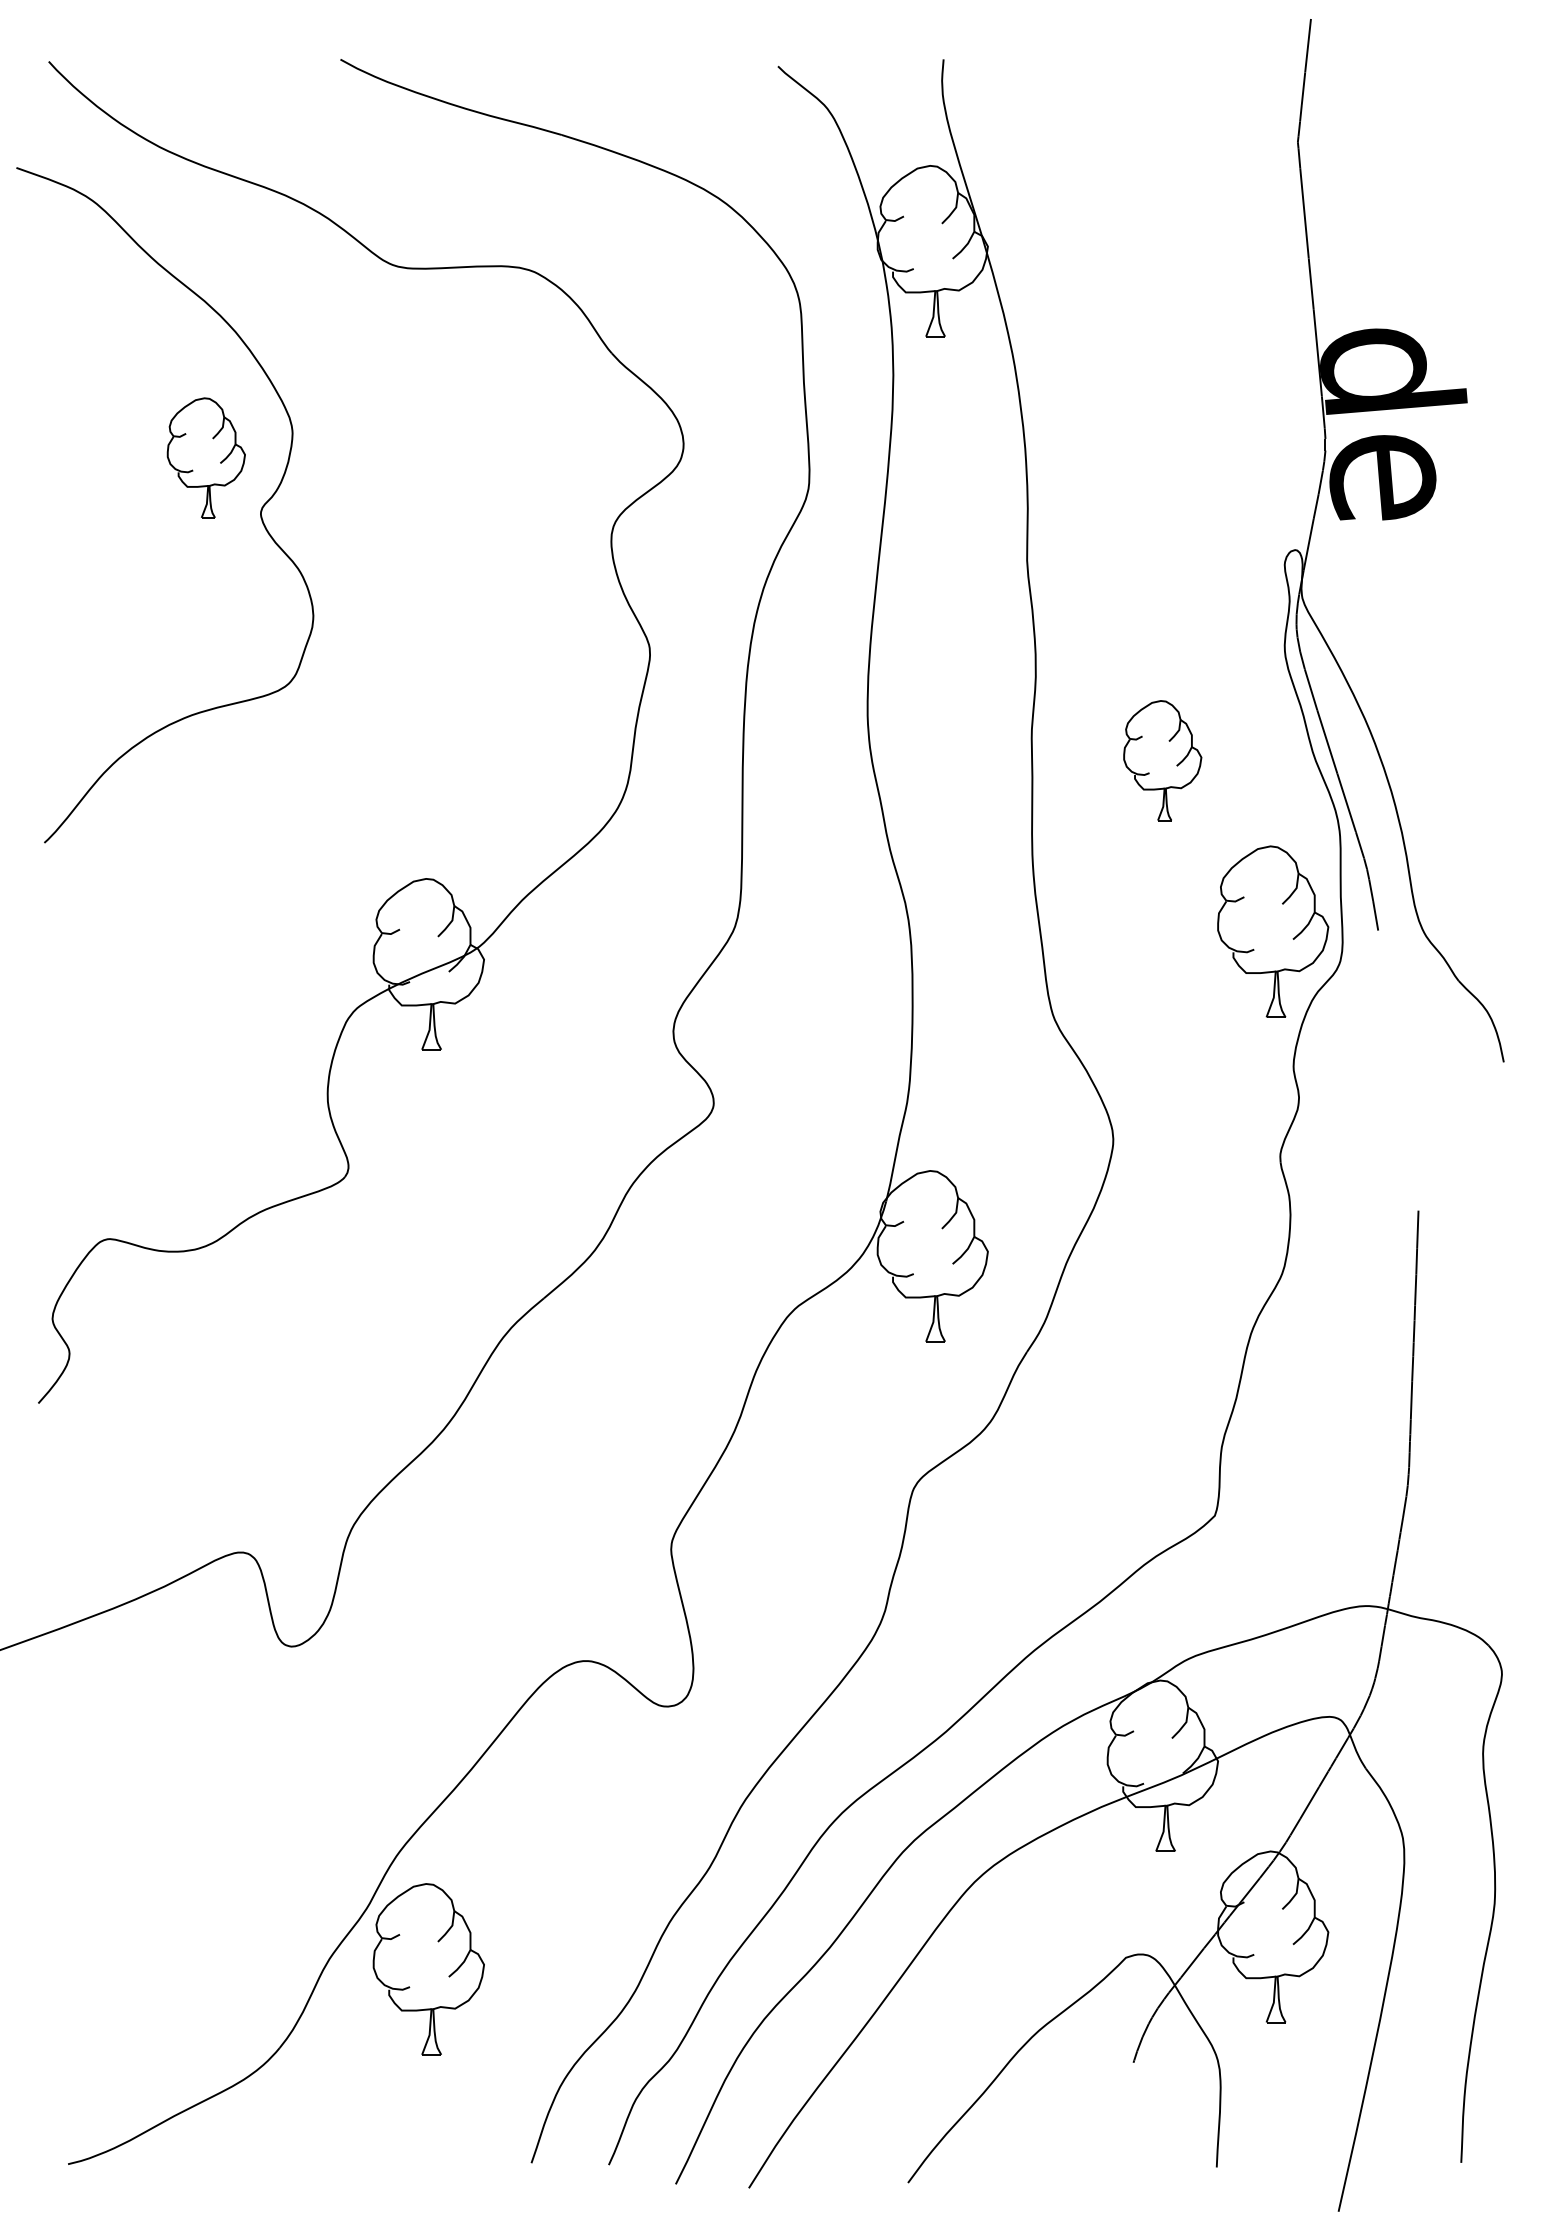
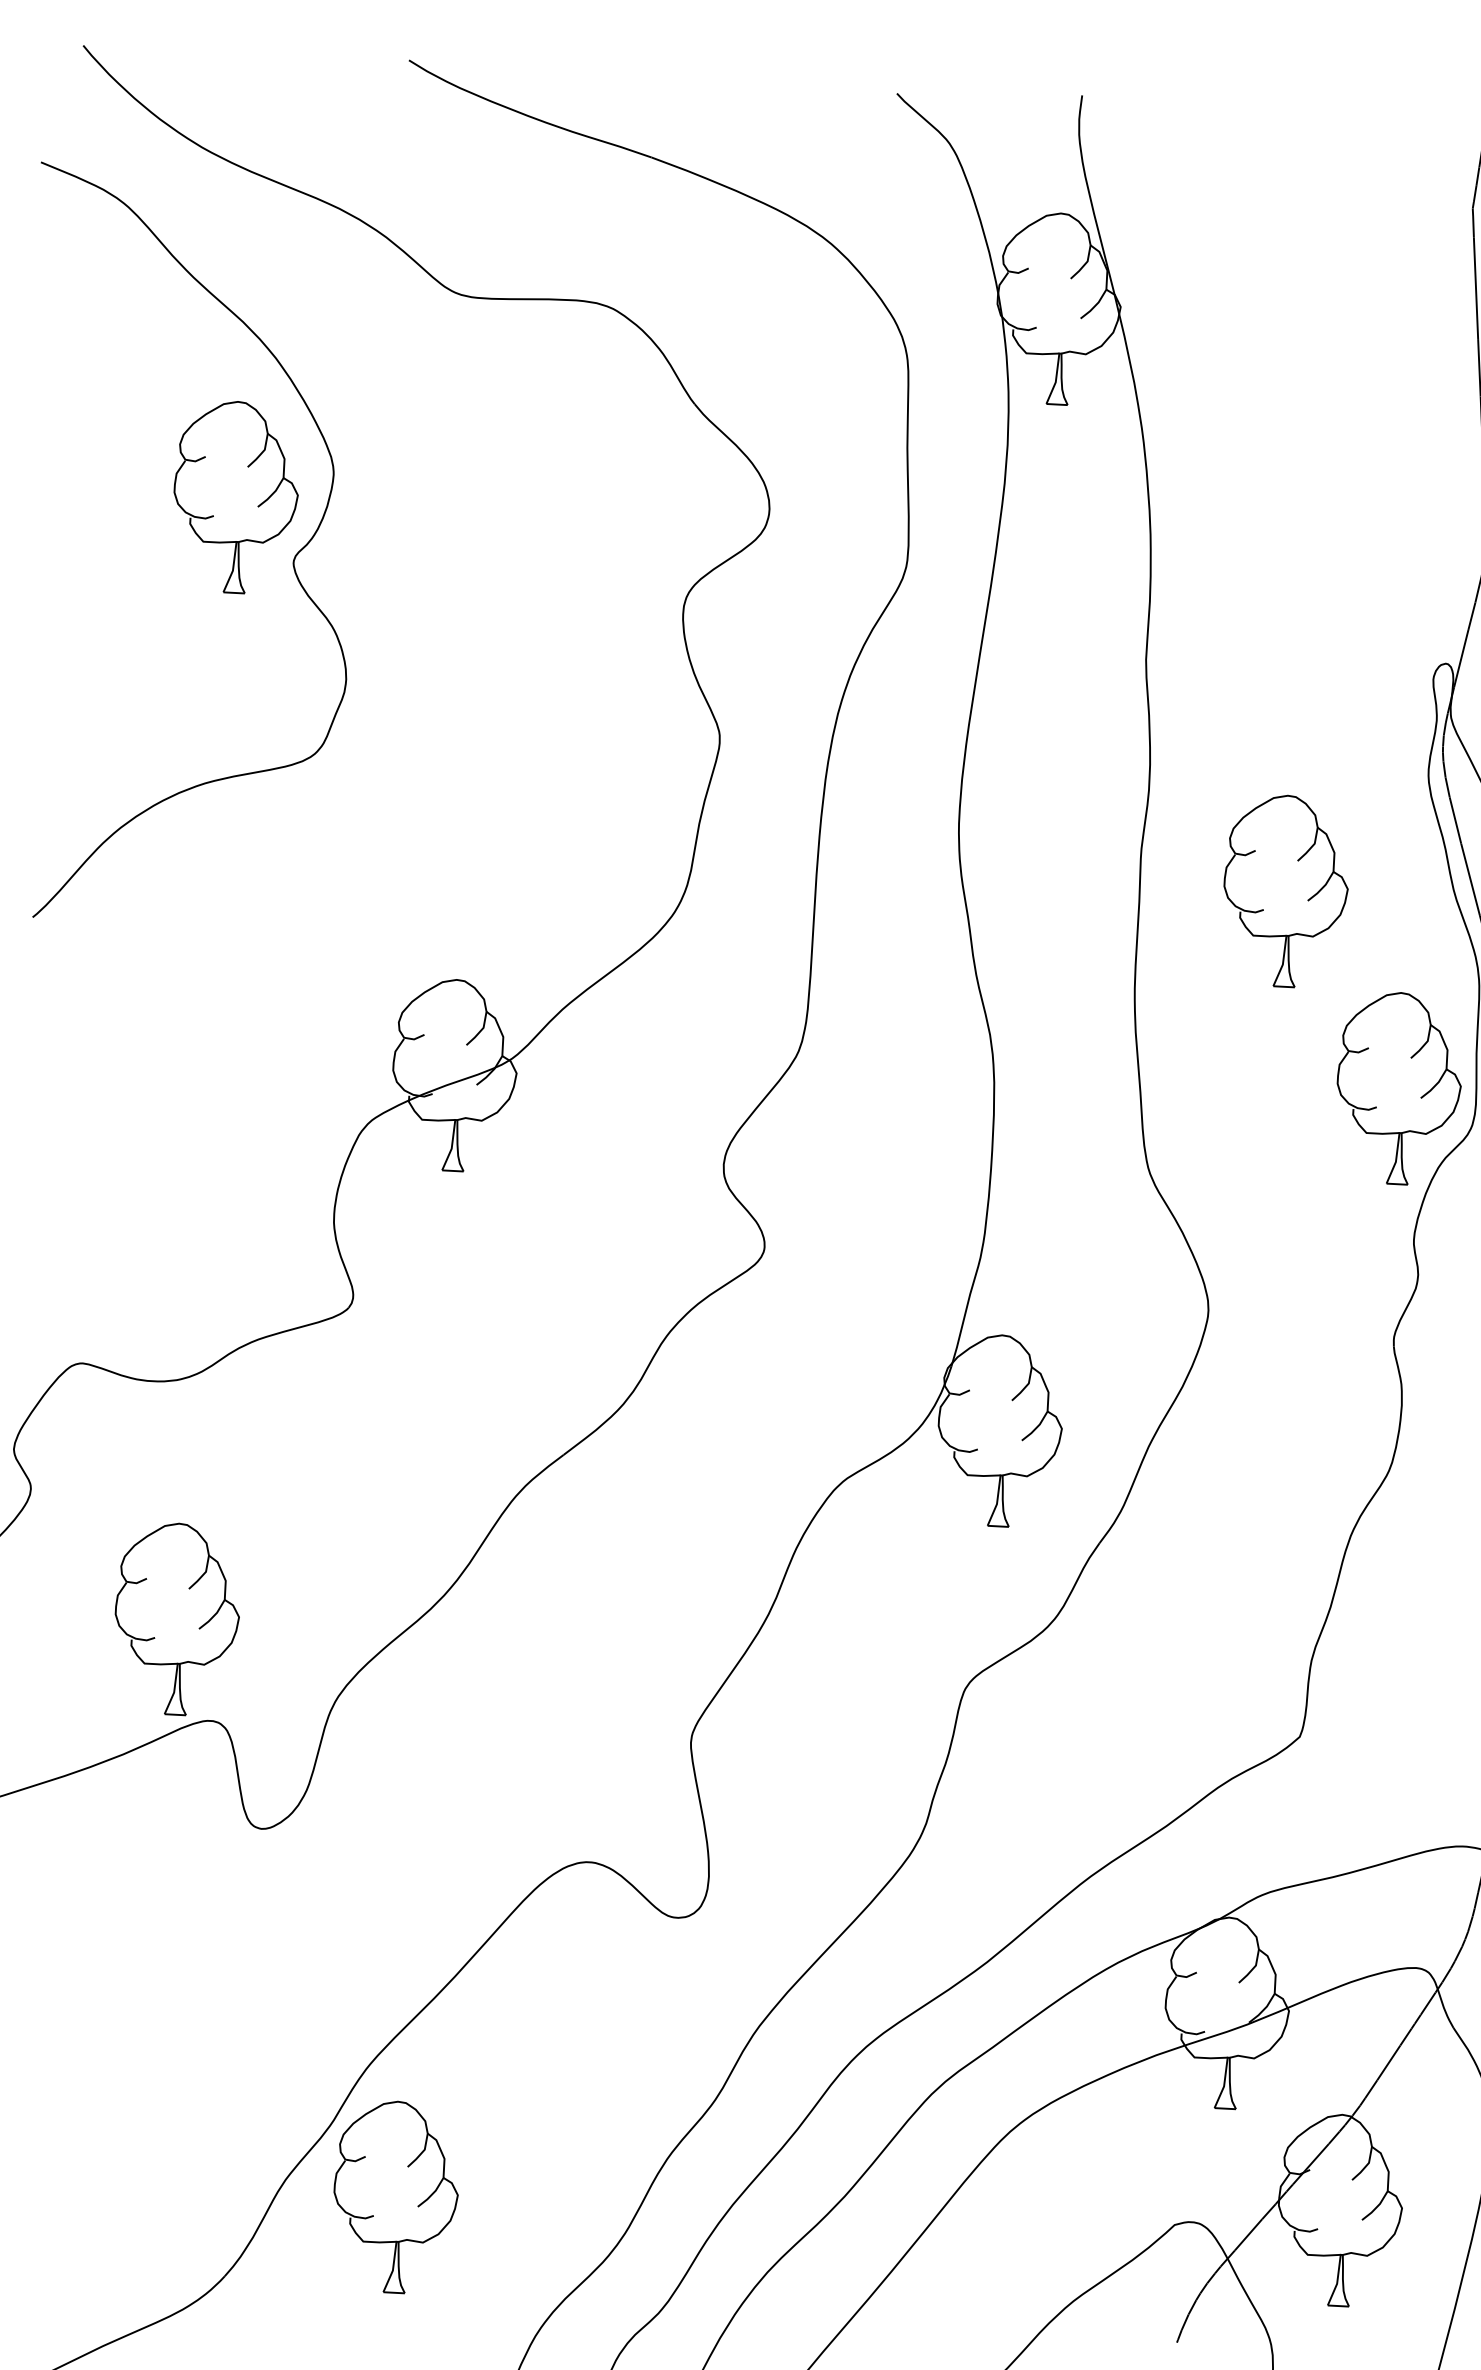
part: (206, 457) -> (236, 496), size x1.43
part: (1162, 760) -> (1285, 890), size x1.43
part: (206, 1462) -> (177, 1618), added

